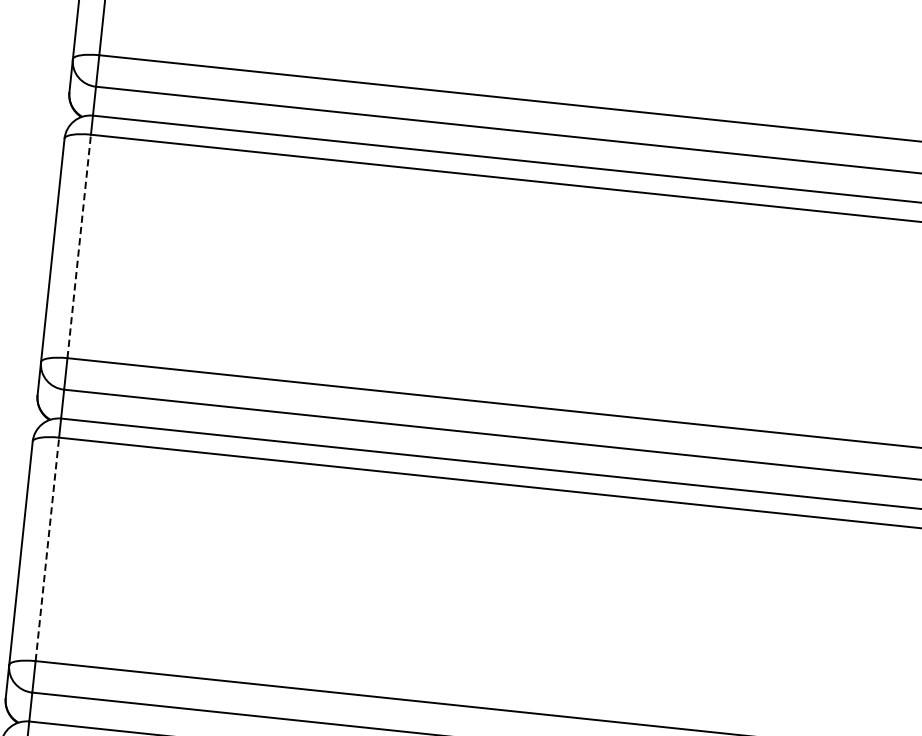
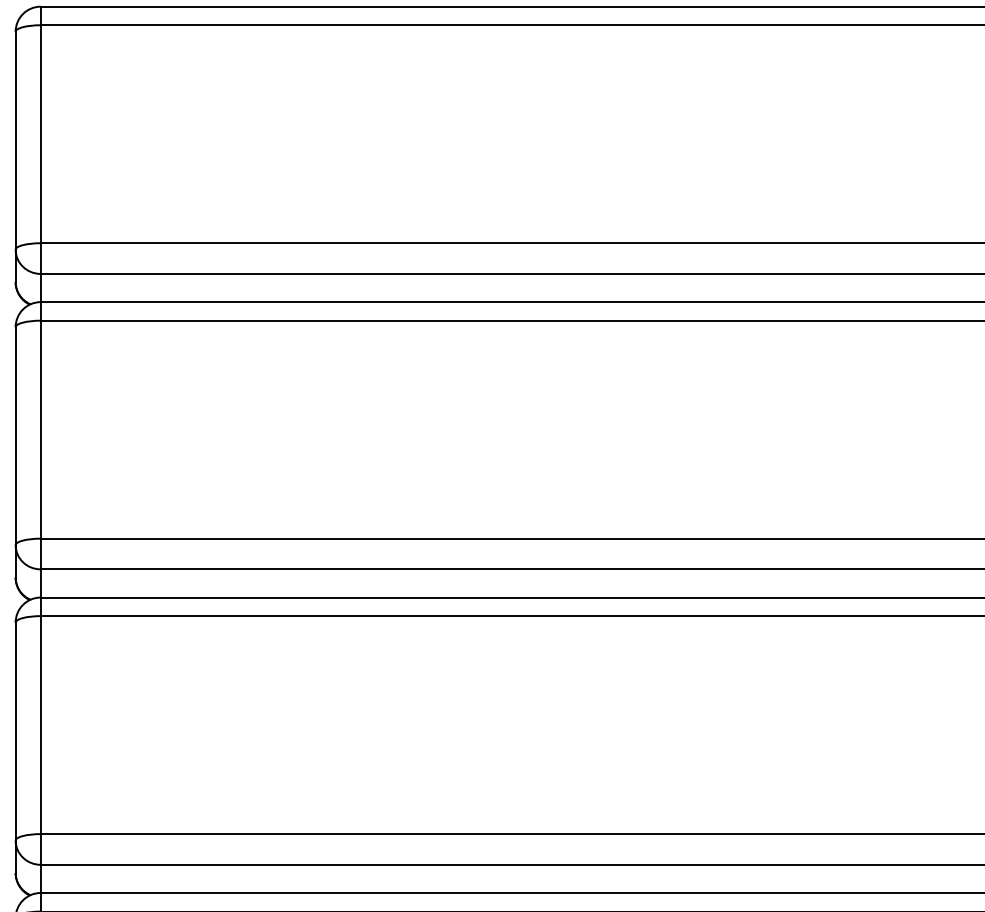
line: (78, 246) -> (40, 429), dashed -> solid
line: (47, 549) -> (40, 725), dashed -> solid

